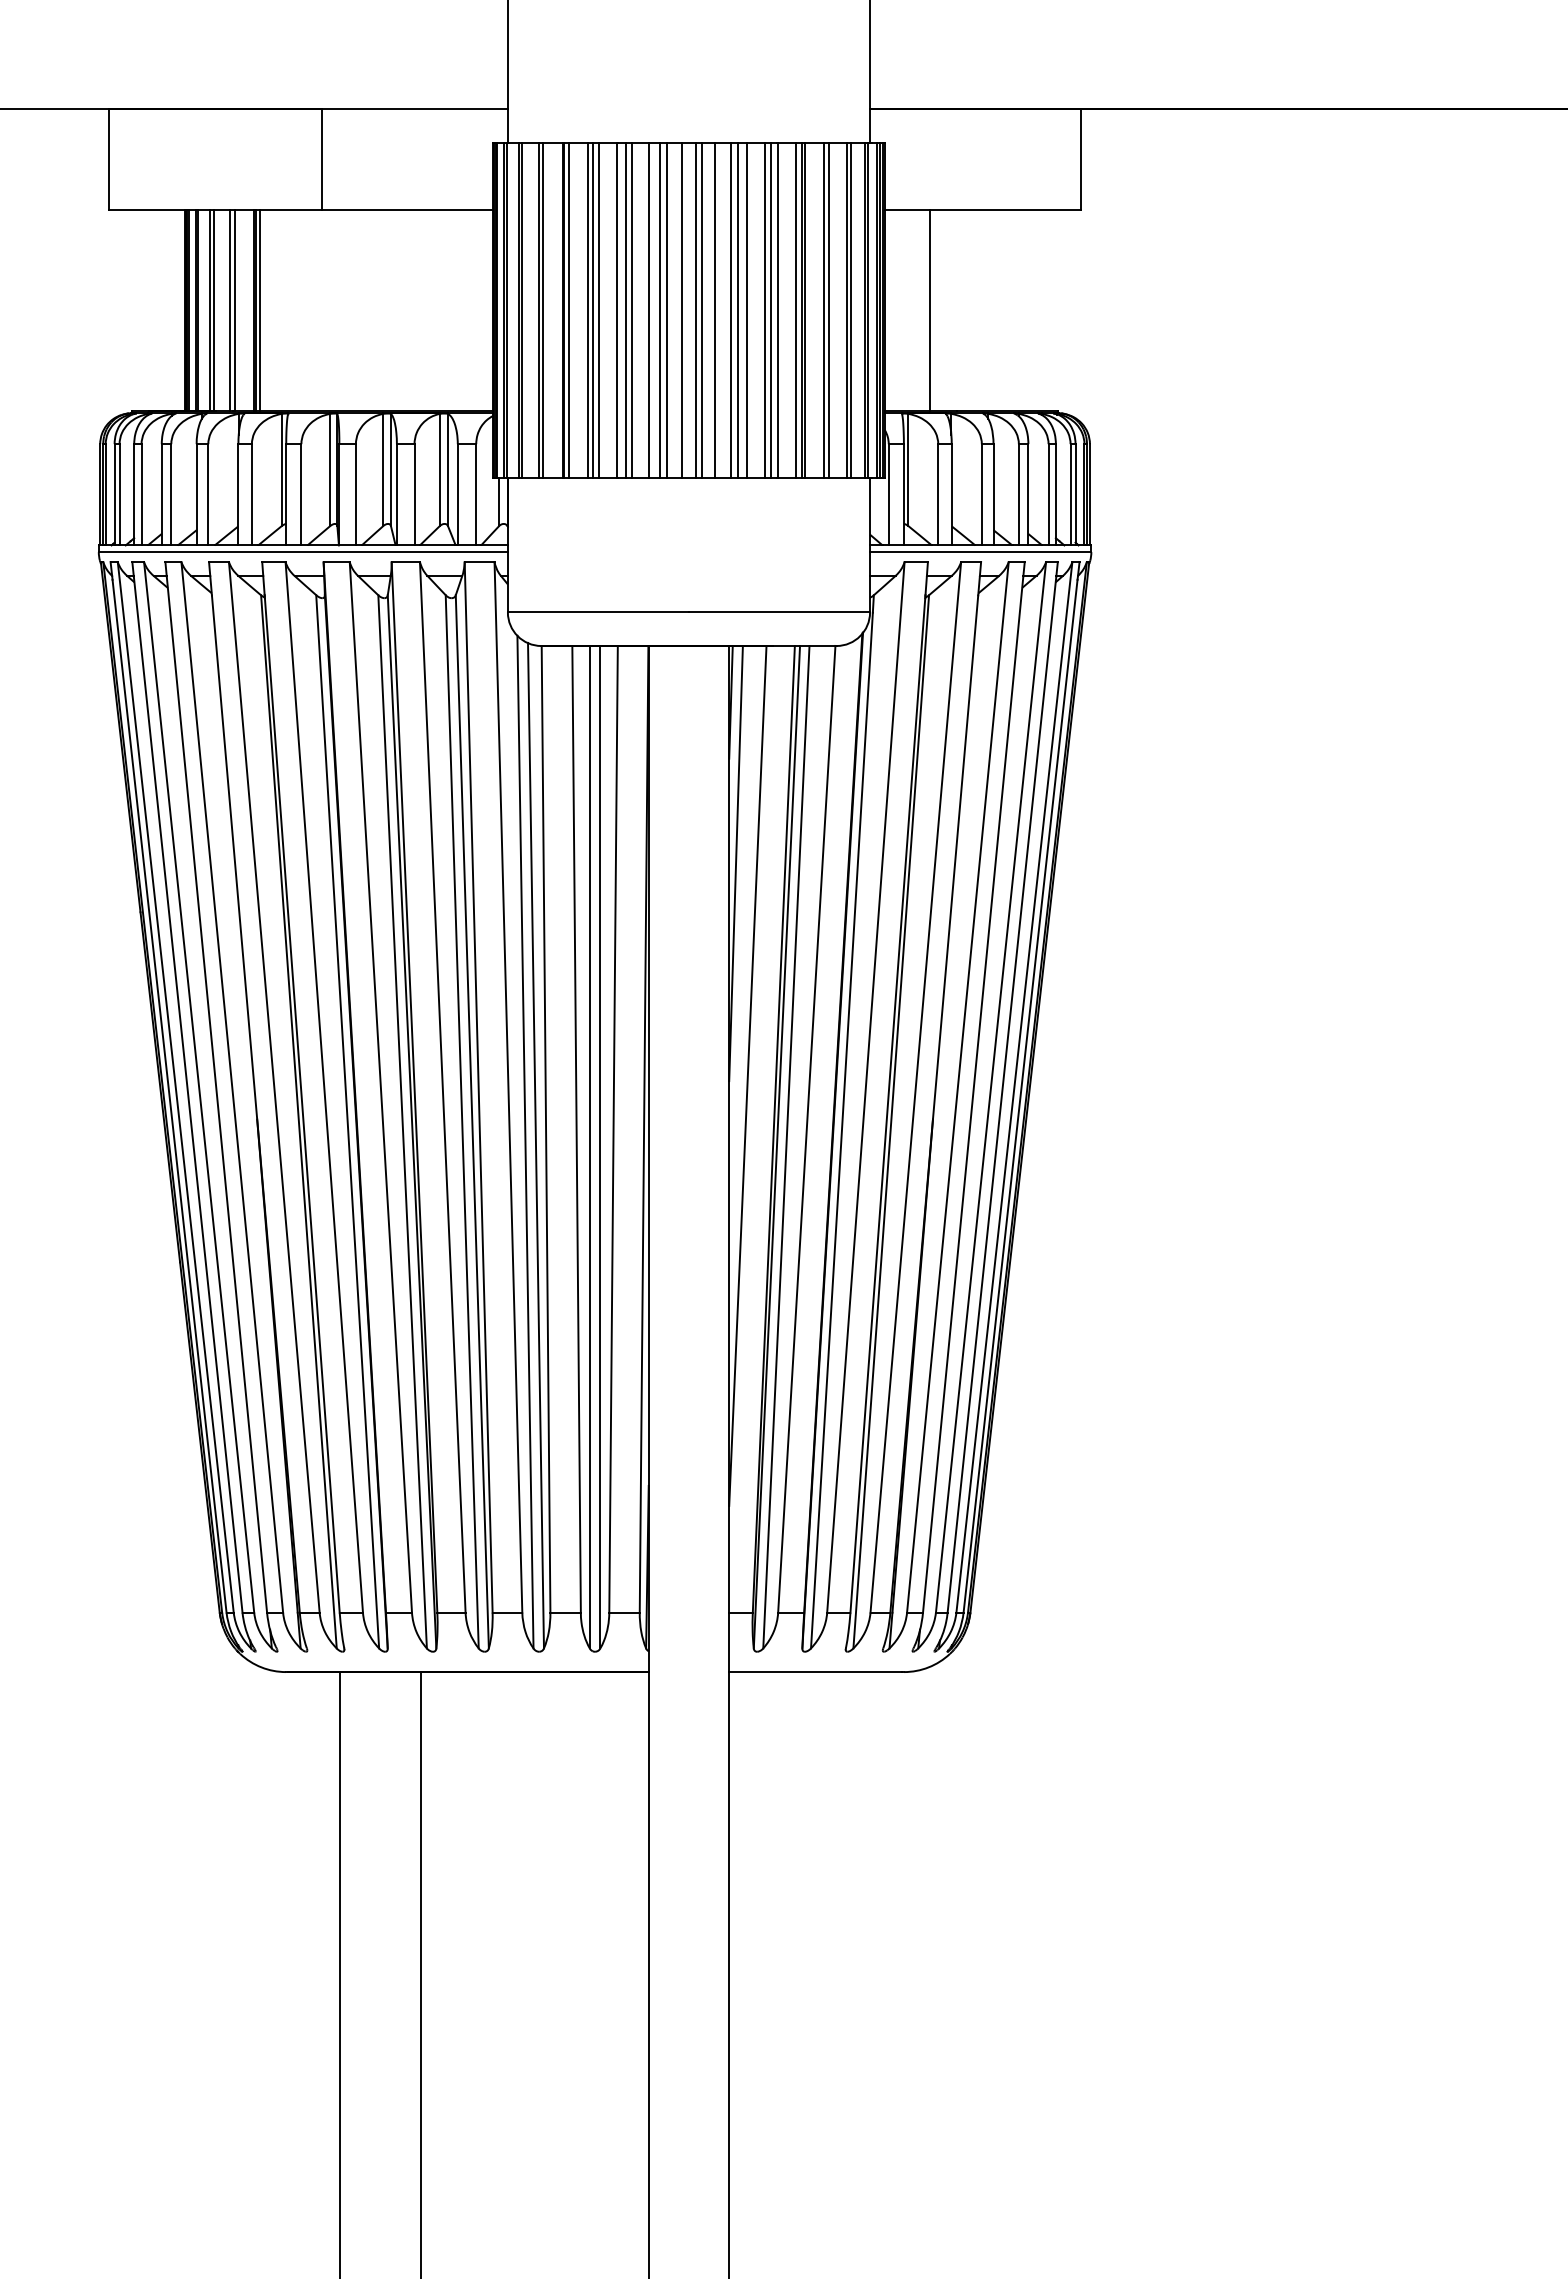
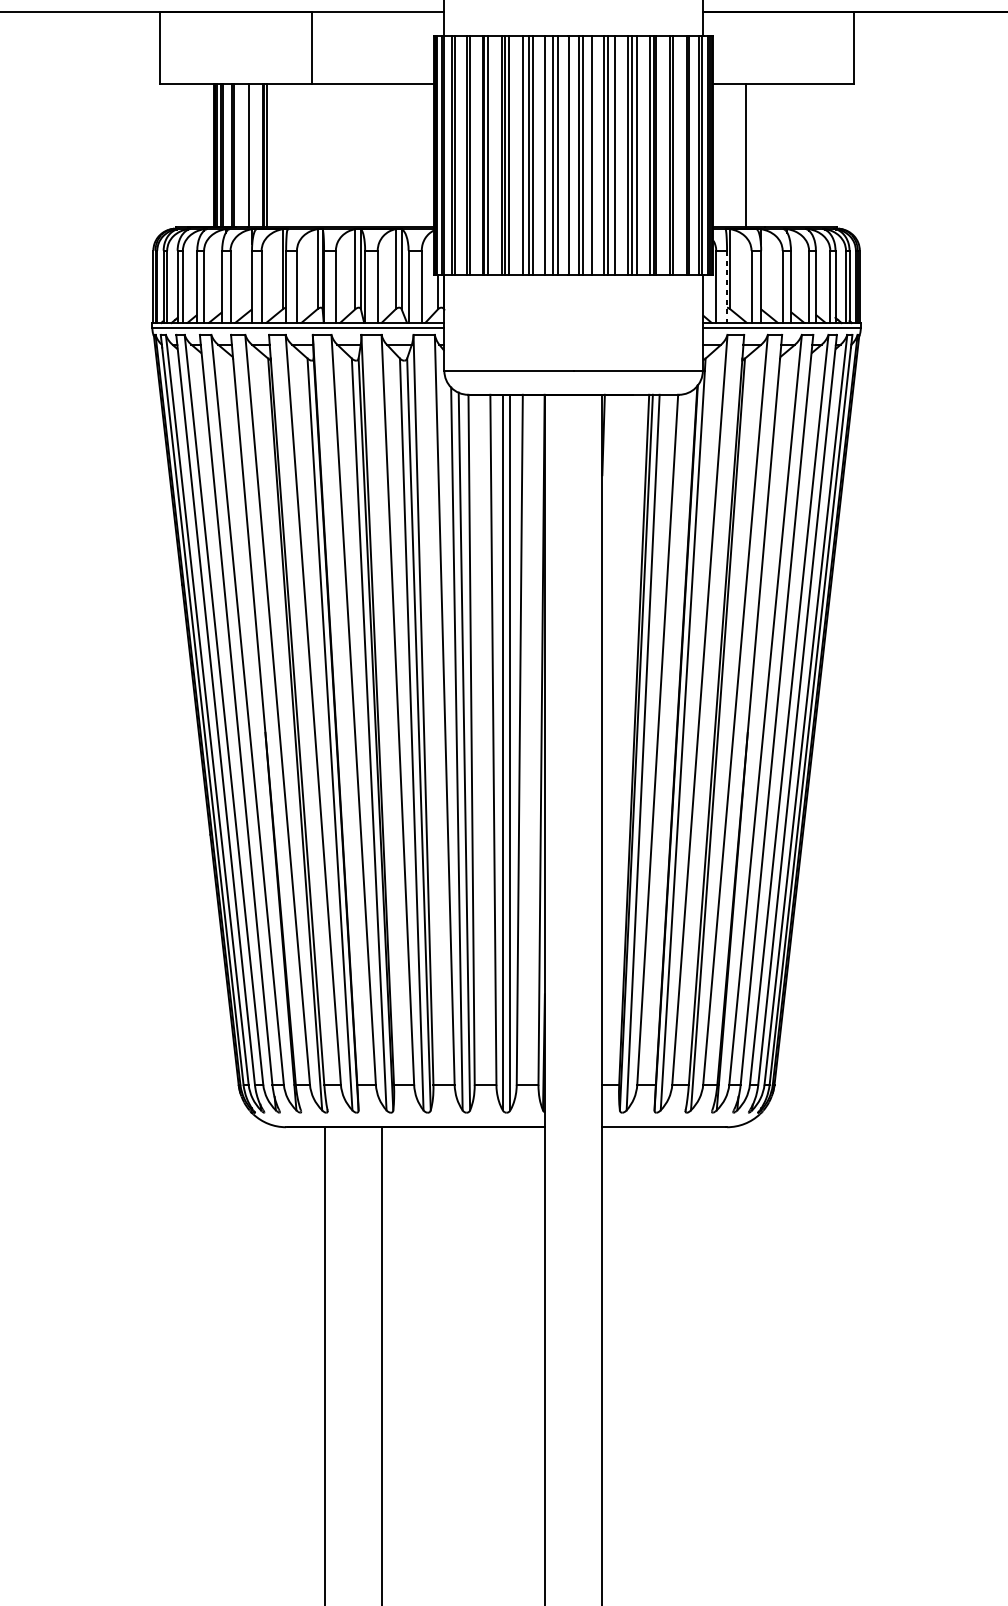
line: (230, 310) -> (246, 155), removed
line: (903, 494) -> (726, 286), solid -> dashed
line: (735, 863) -> (606, 550), removed
line: (747, 1075) -> (615, 701), removed

